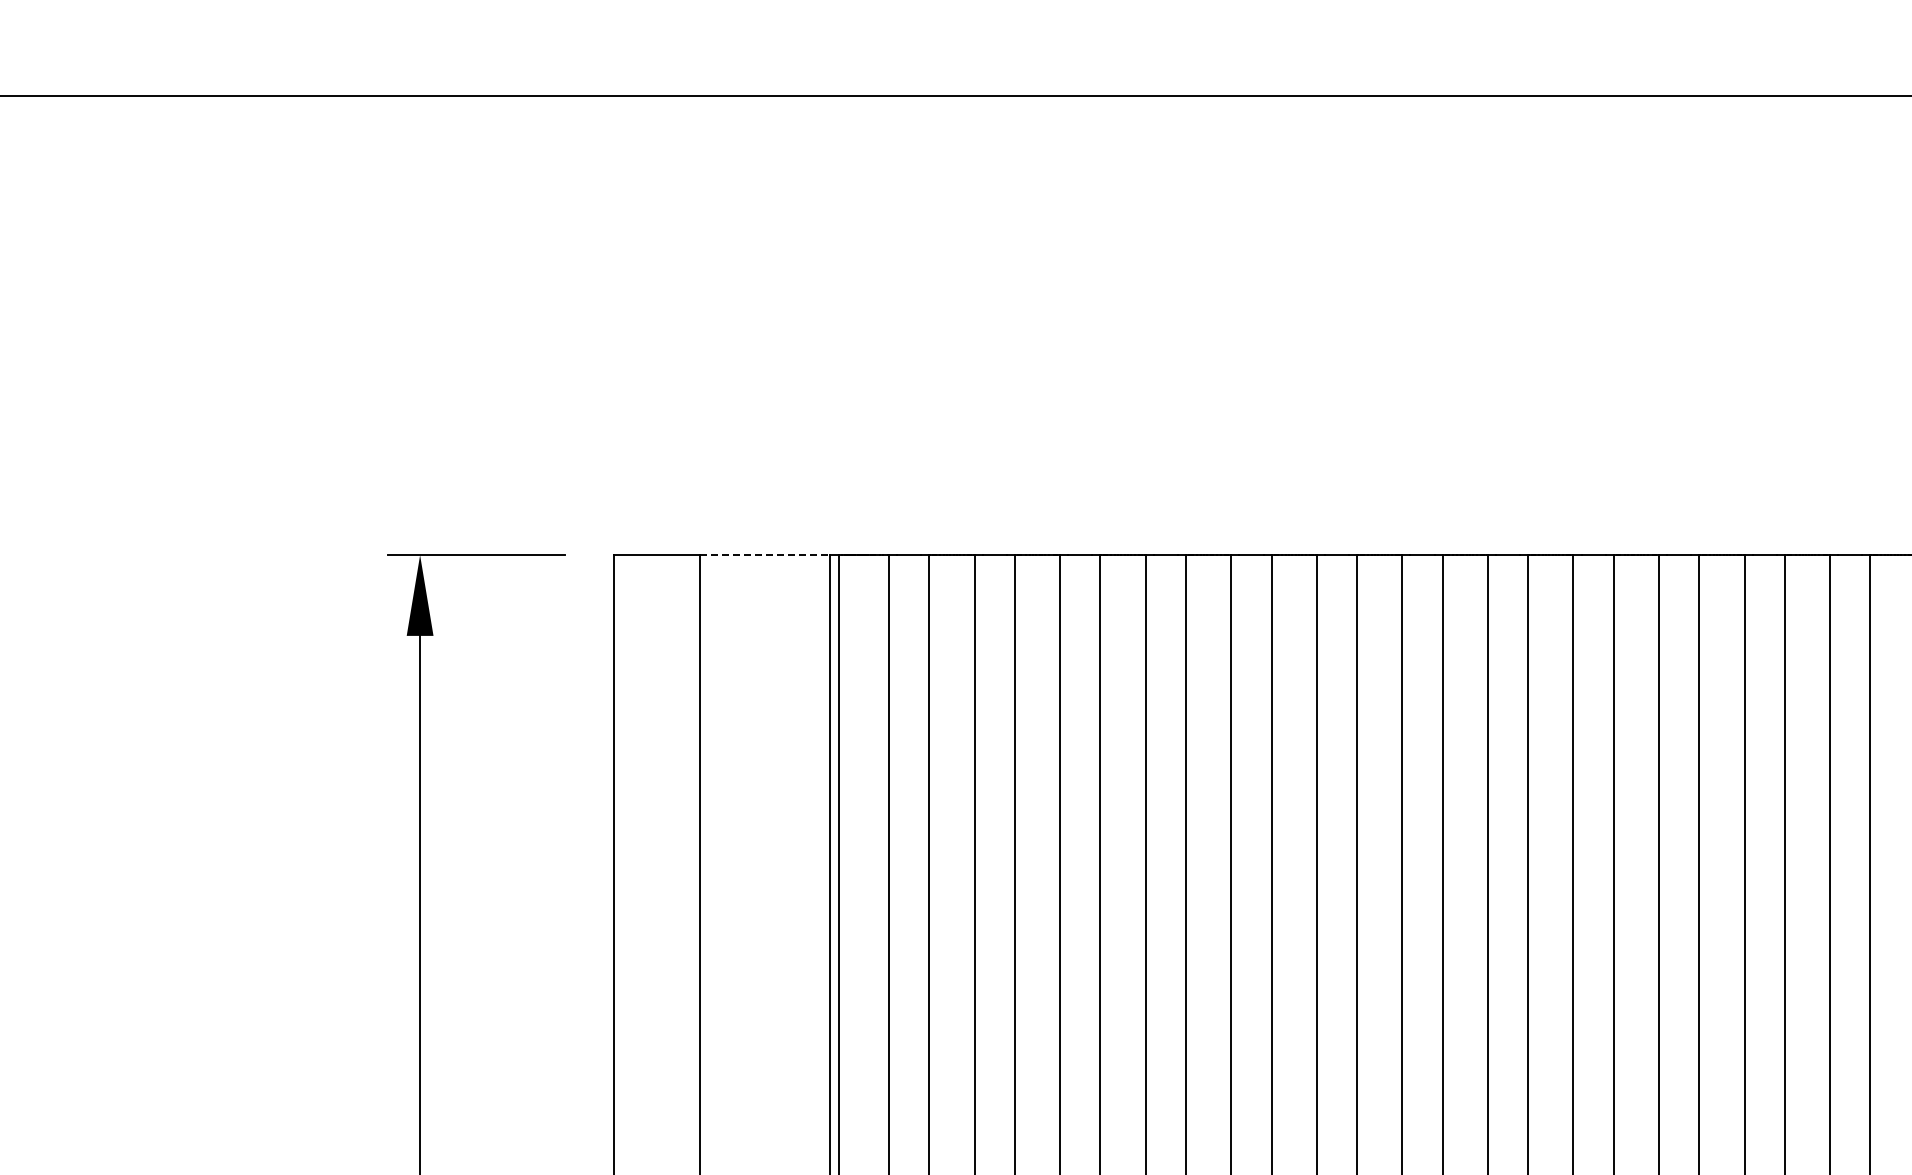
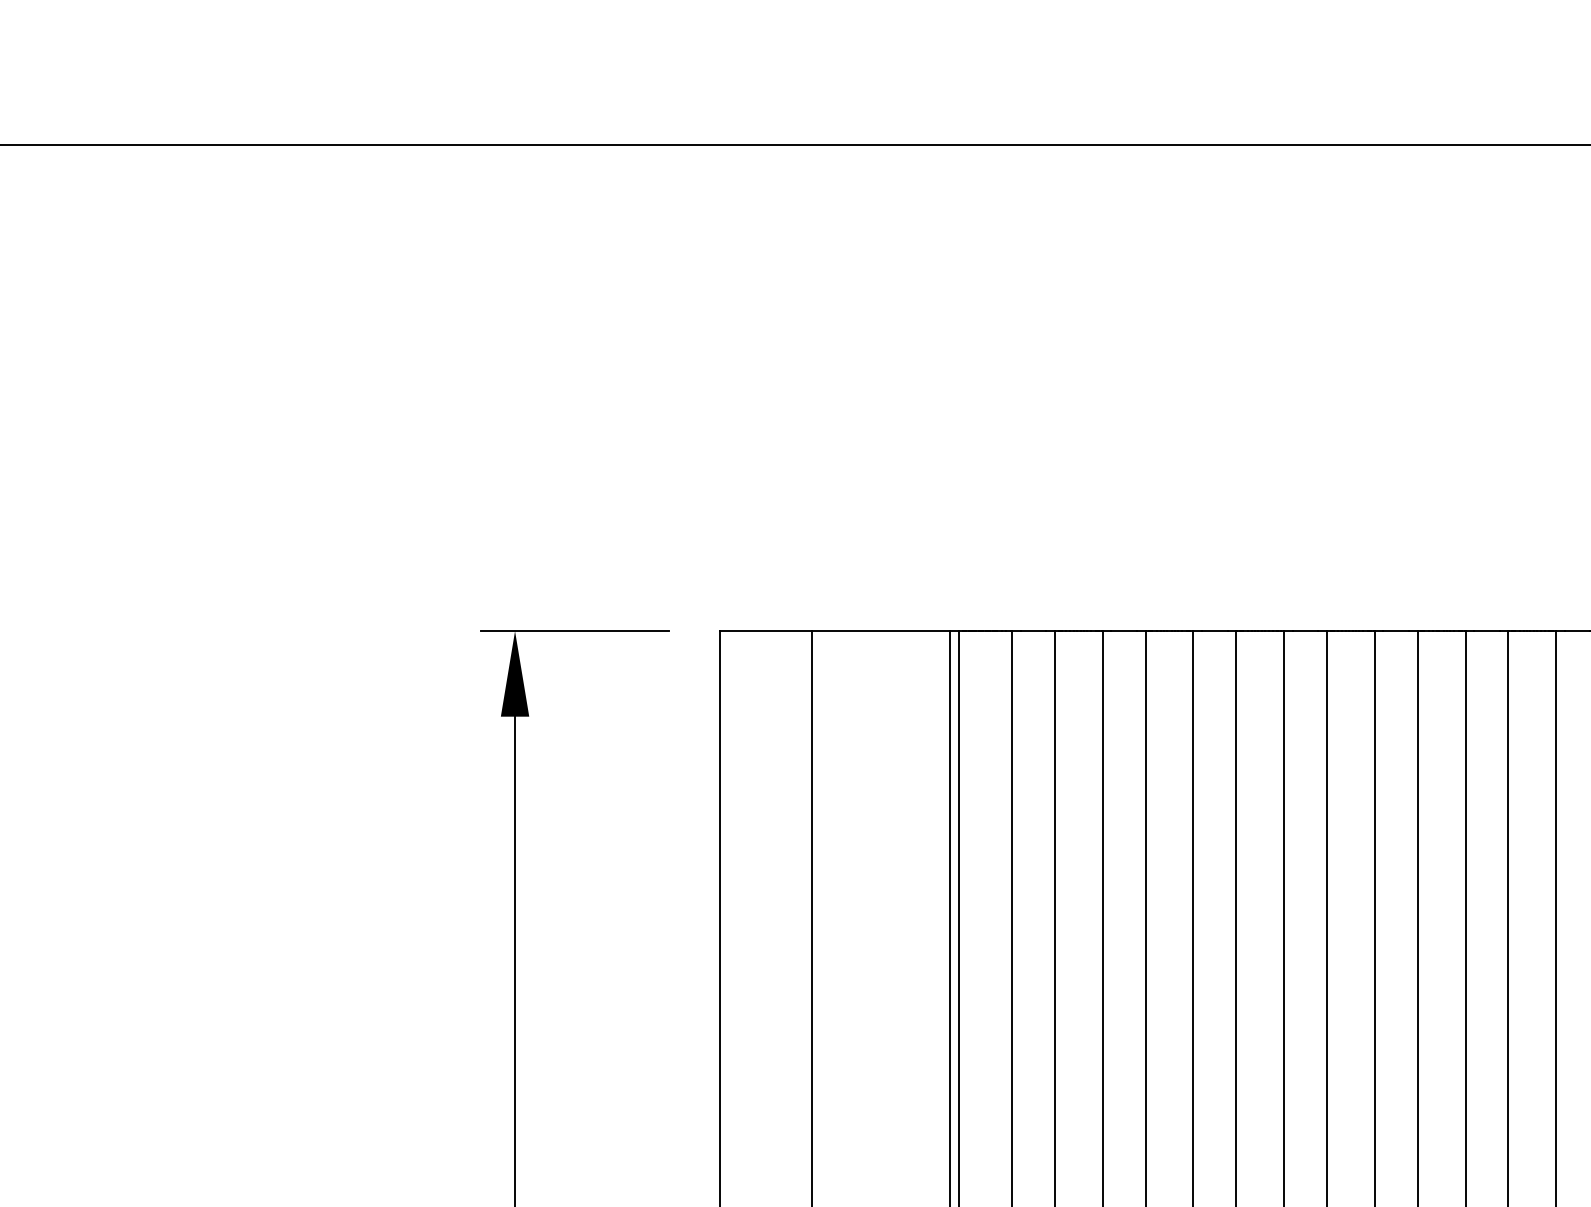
line: (765, 555) -> (881, 631), dashed -> solid

